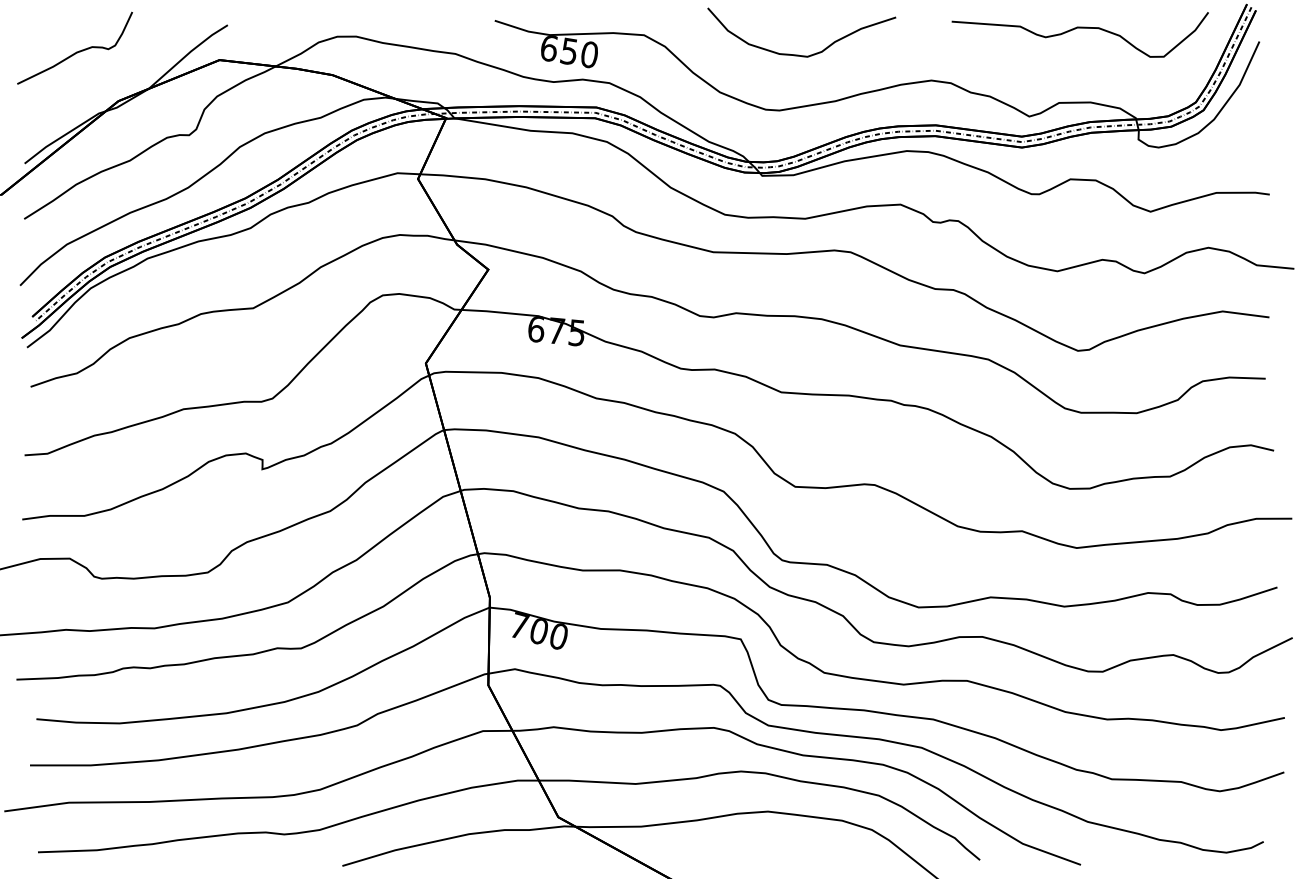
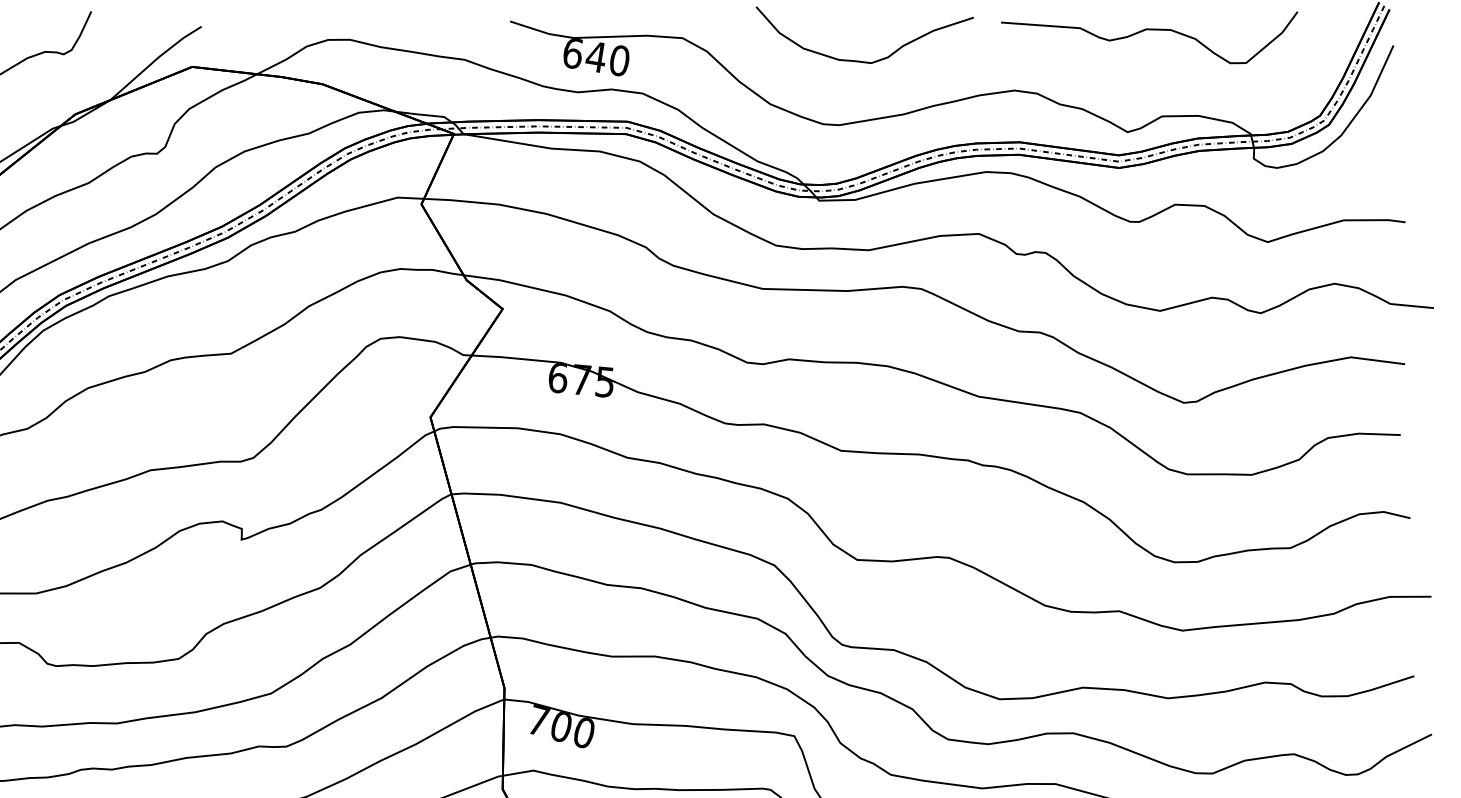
curve: (1079, 28) -> (1148, 30), moved
text: (568, 50) -> (595, 55), 650 -> 640

